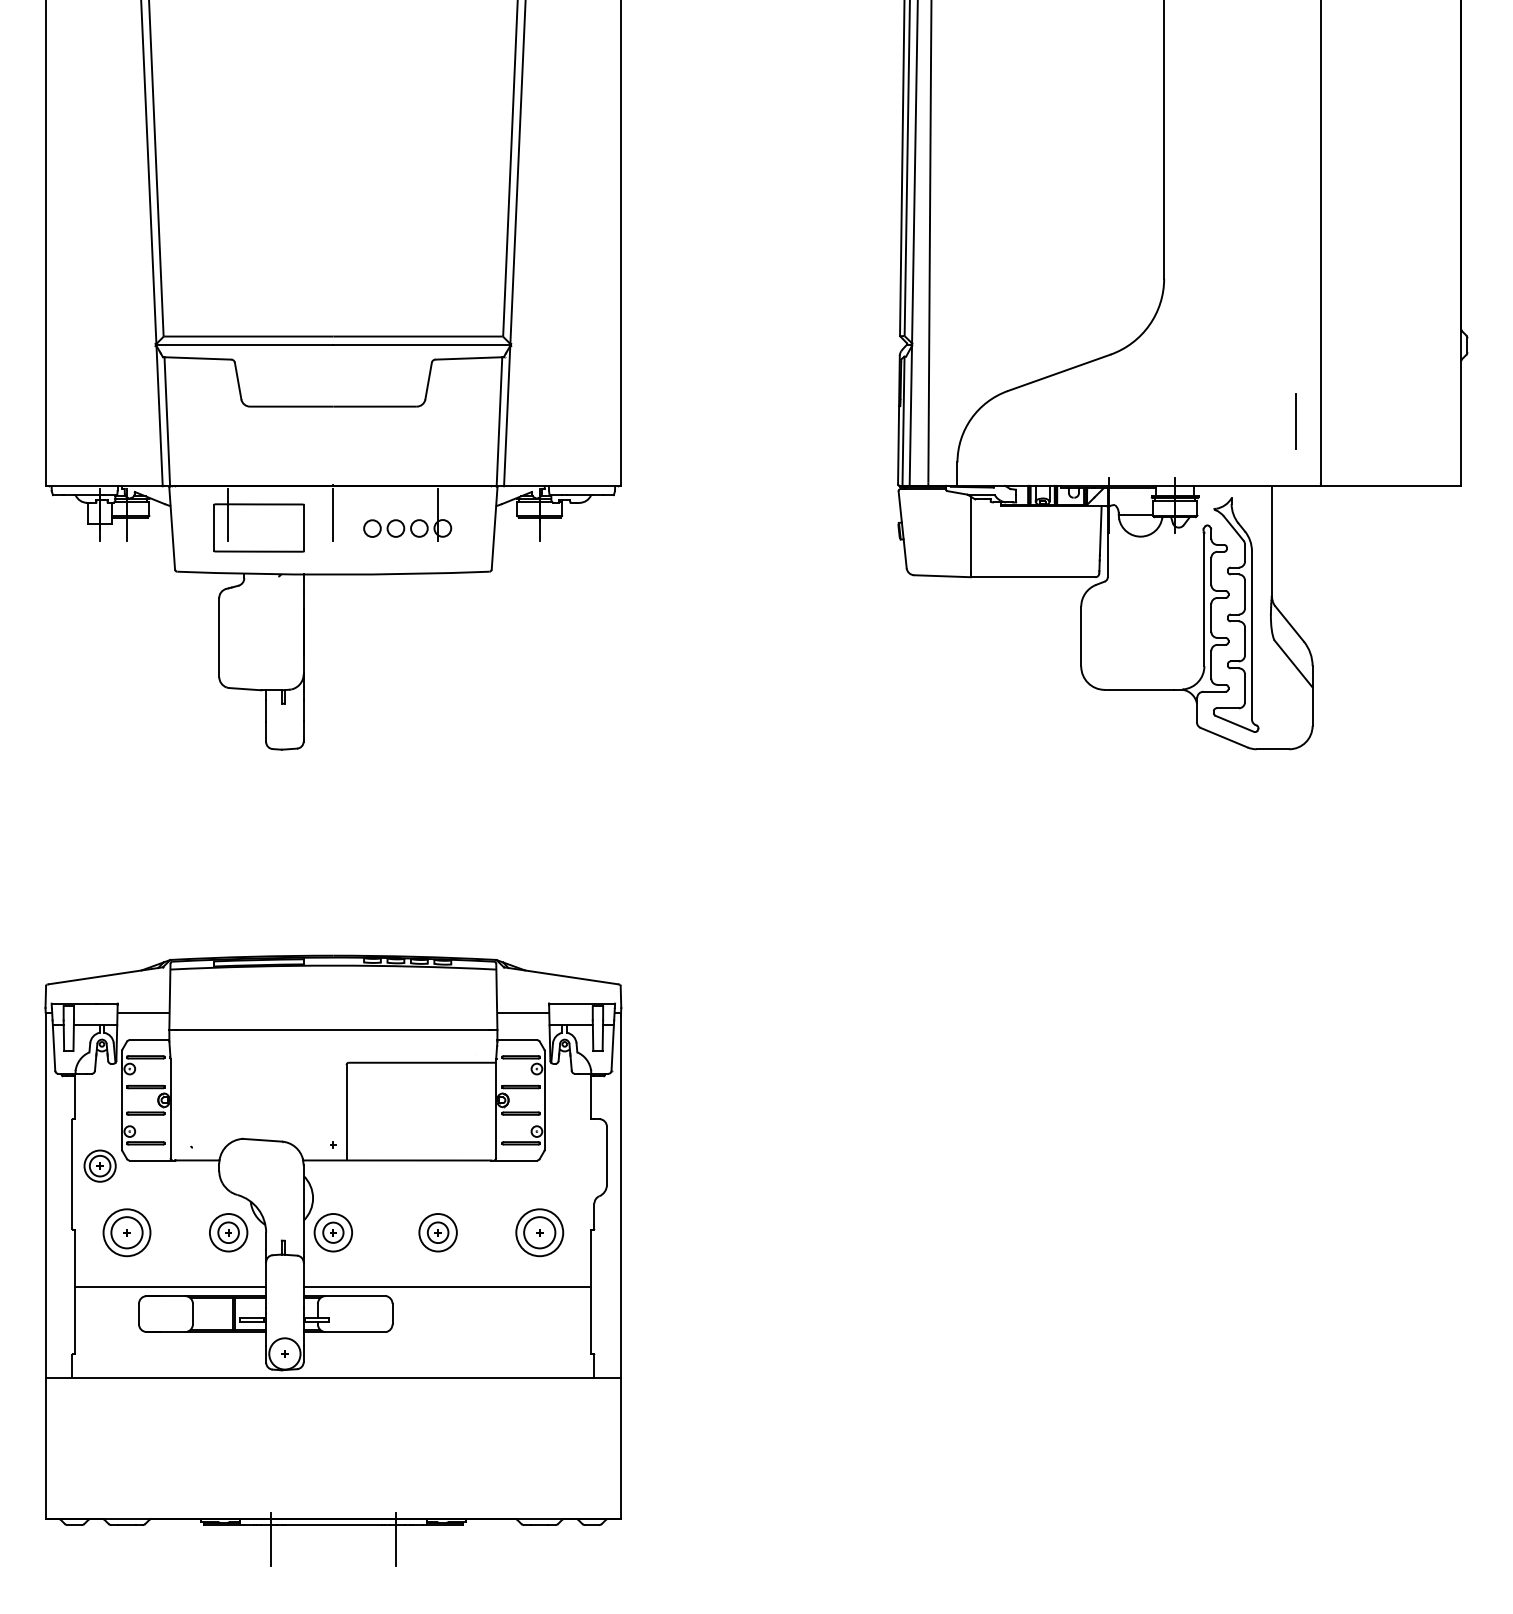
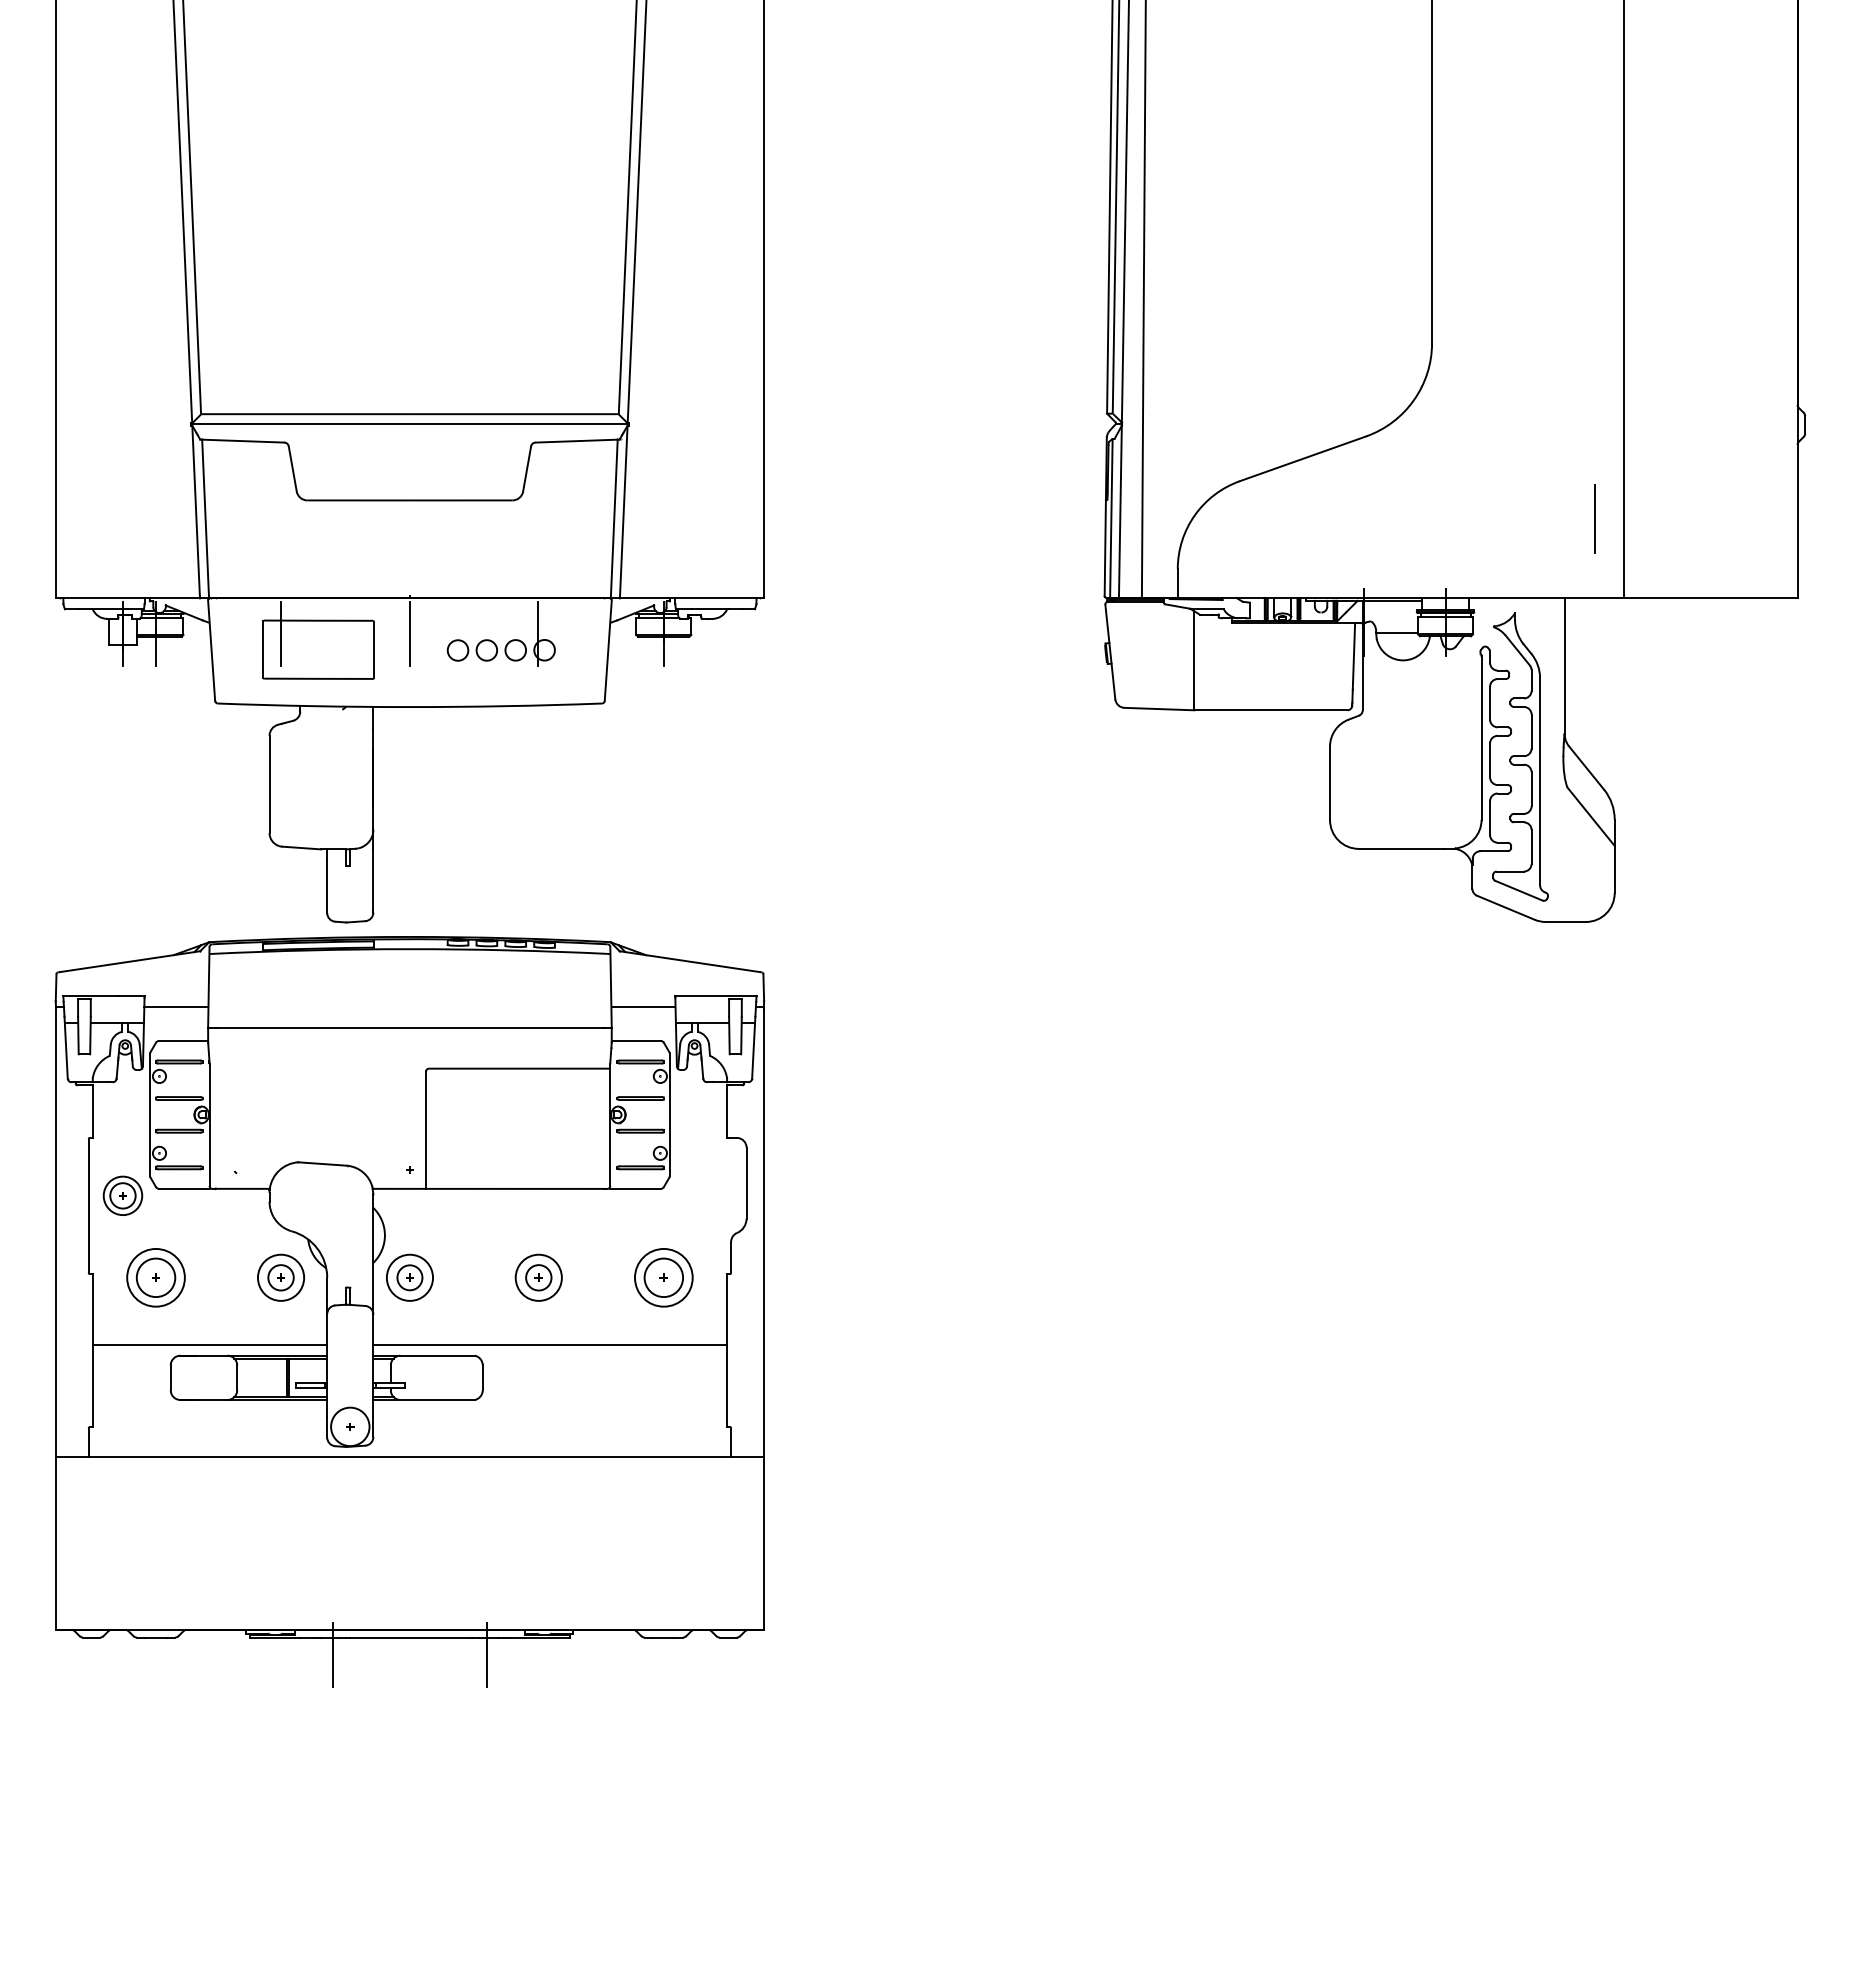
part: (333, 1260) -> (409, 1311), moved

